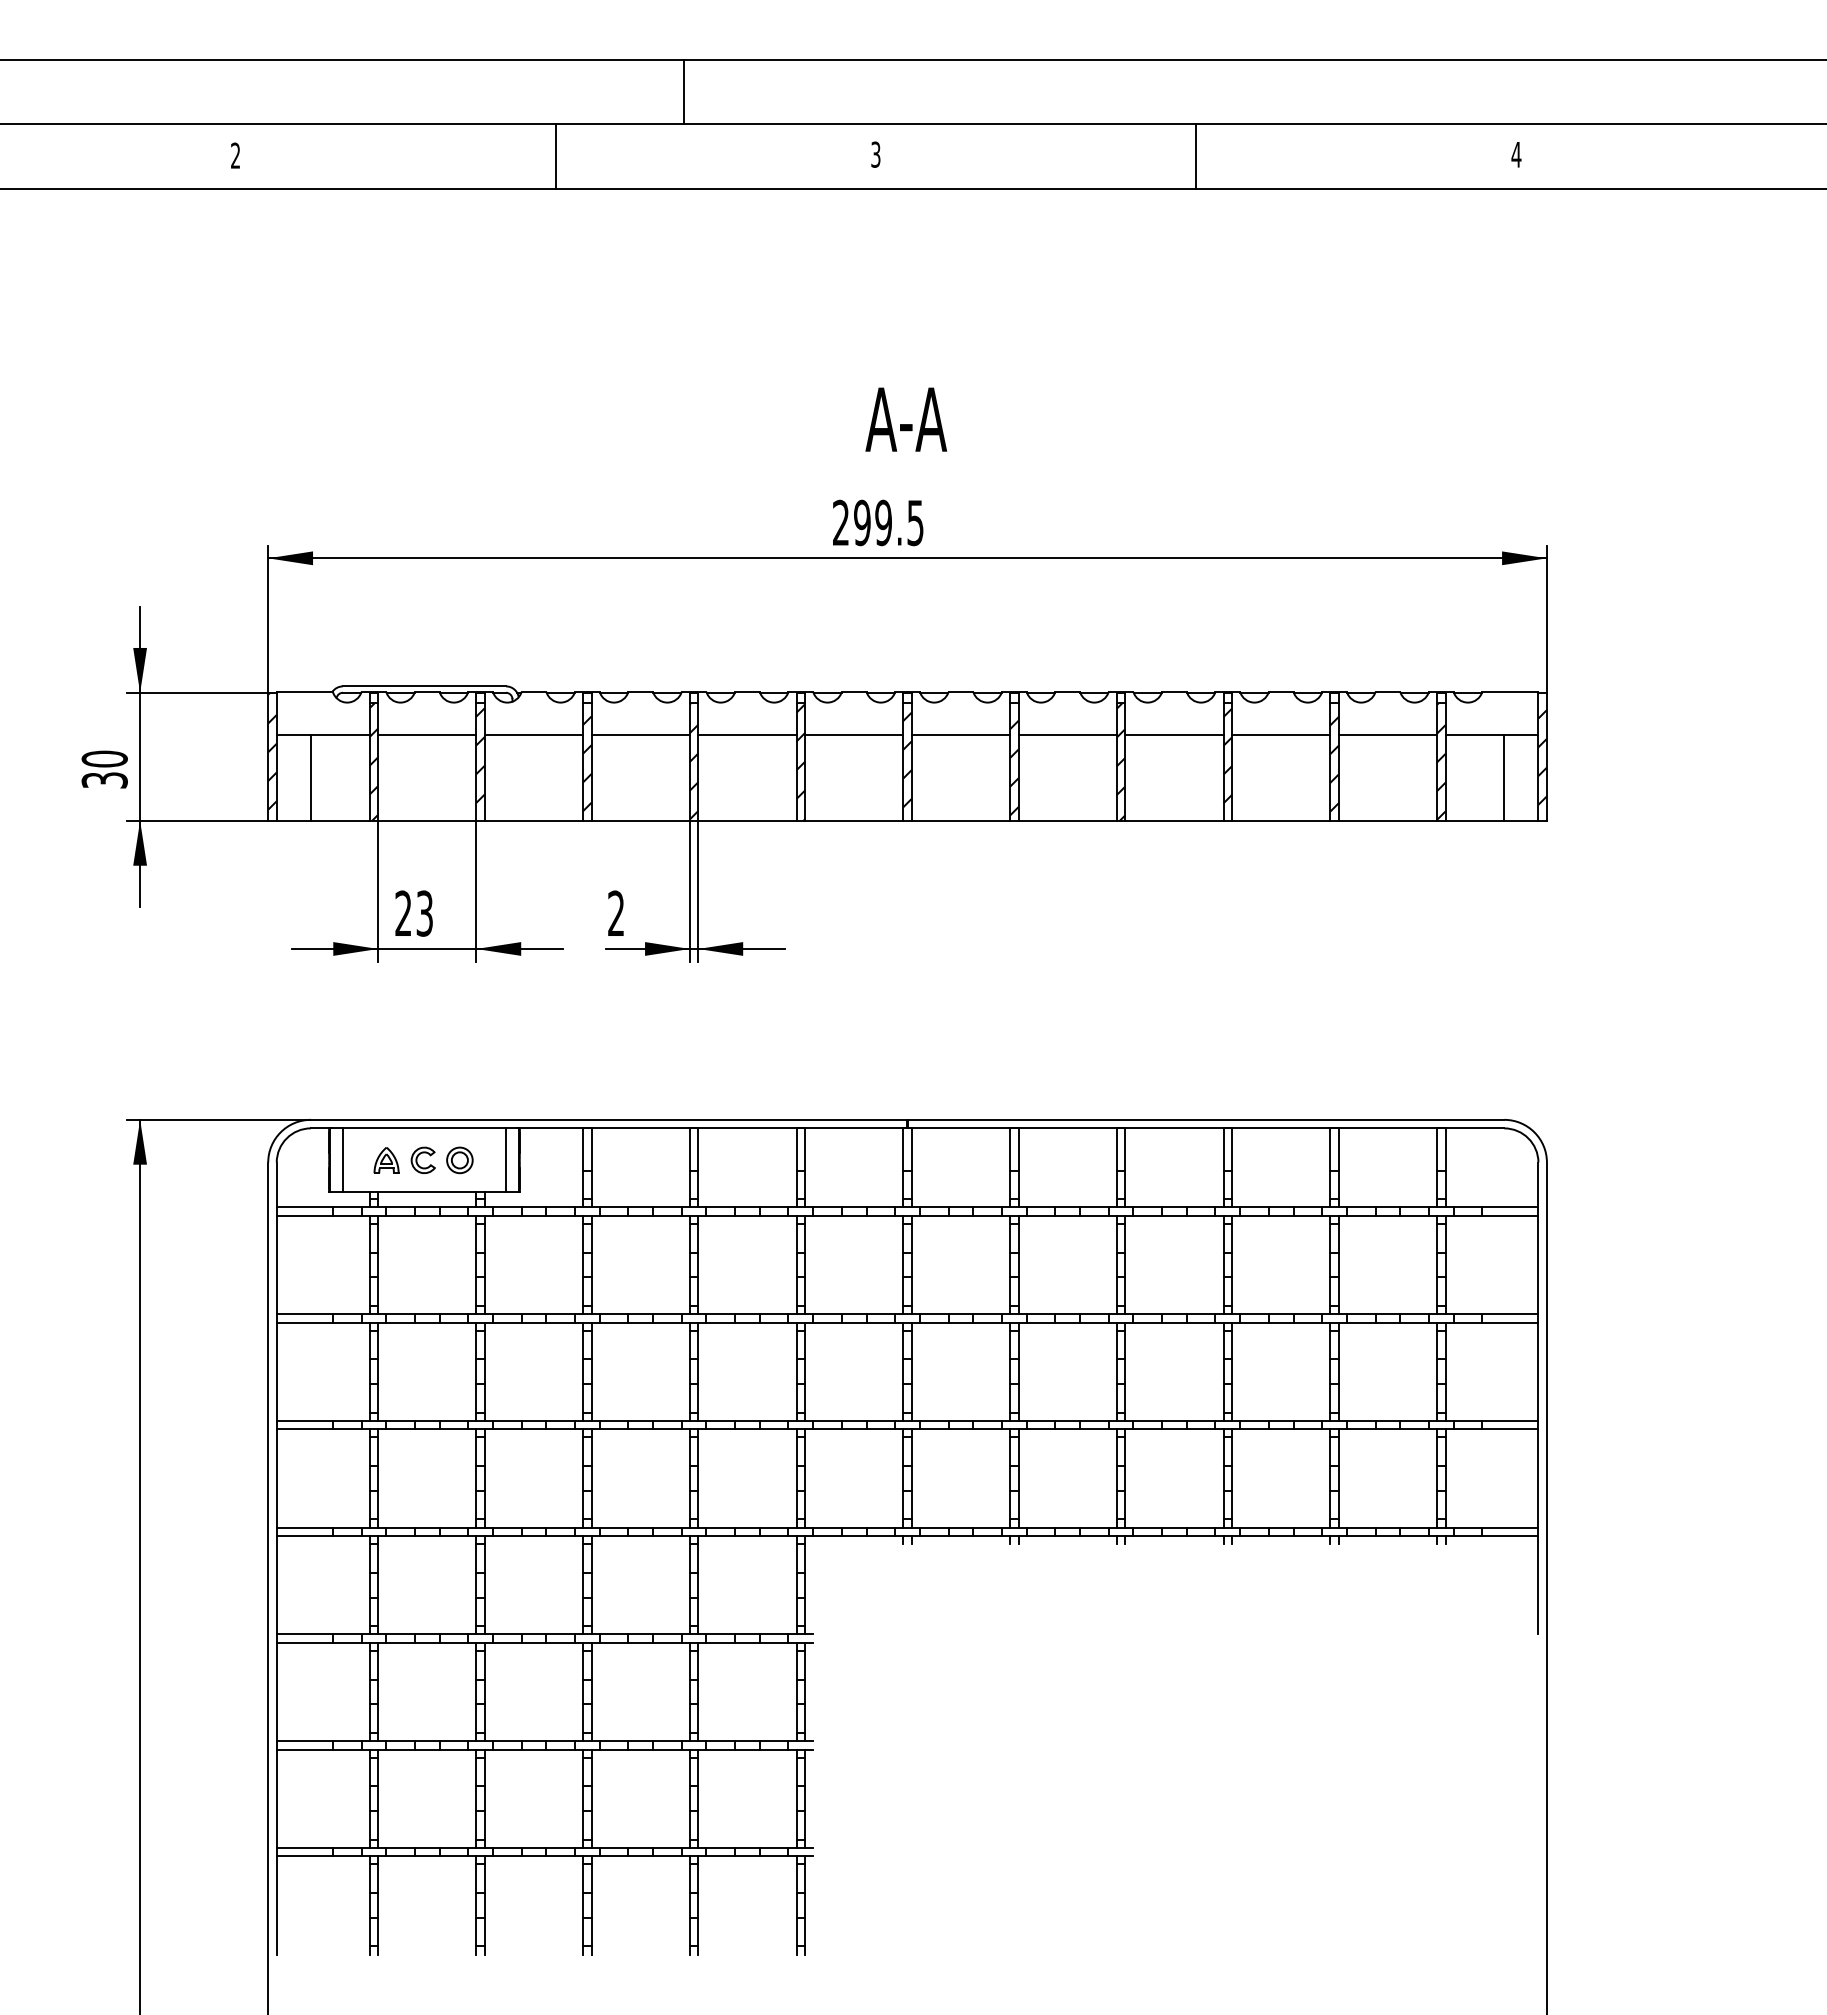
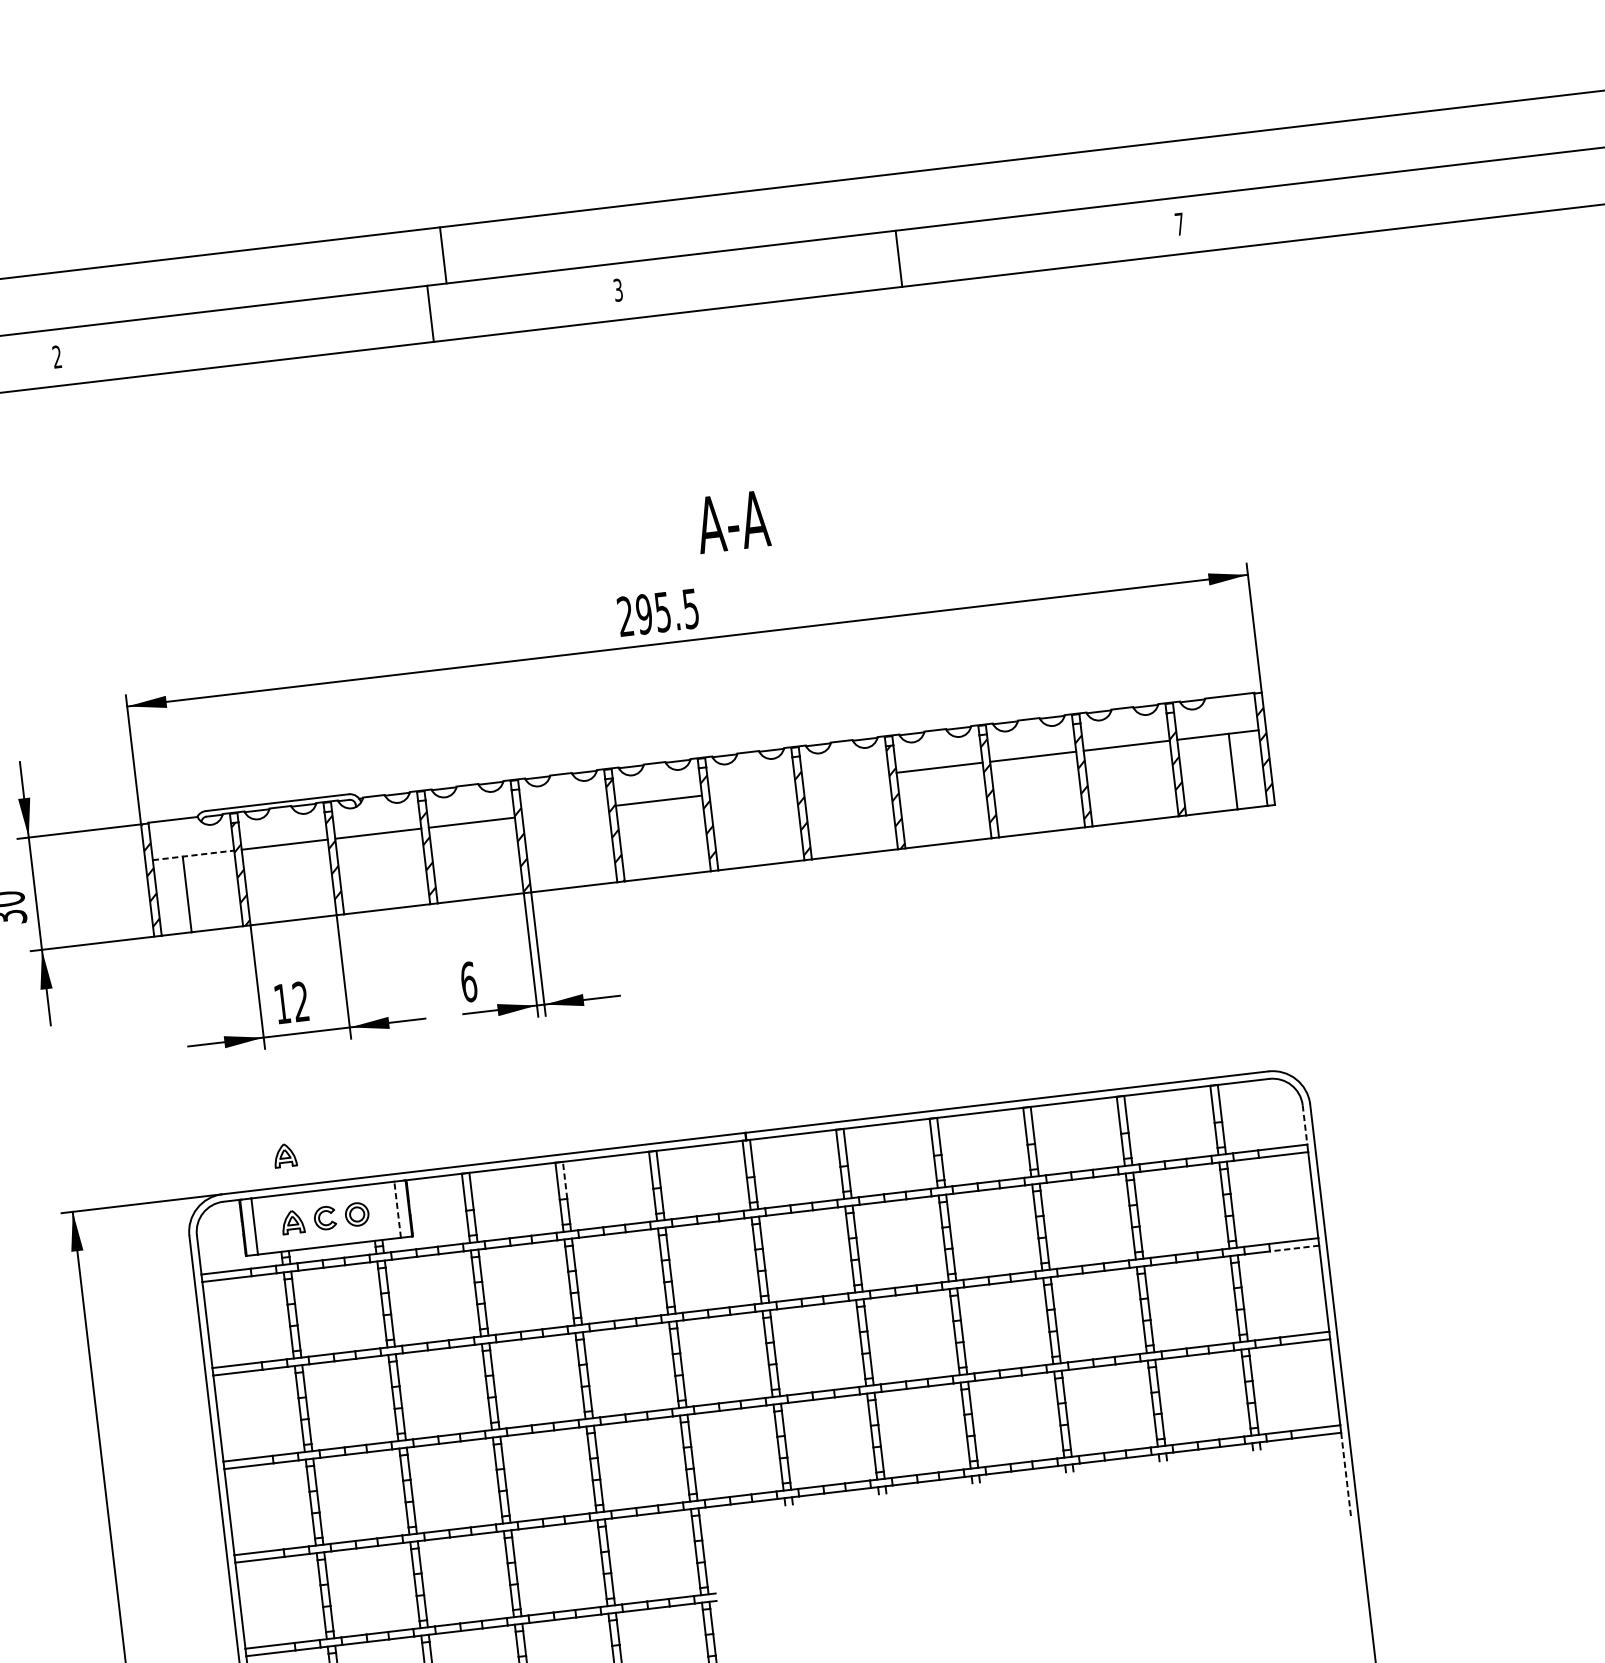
text: (1516, 154) -> (1179, 224), 4 -> 7
line: (555, 156) -> (430, 313), moved
text: (906, 419) -> (733, 521), moved
text: (883, 522) -> (662, 611), 299.5 -> 295.5
line: (323, 734) -> (193, 855), solid -> dashed
line: (747, 734) -> (565, 811), removed
line: (960, 734) -> (752, 789), removed
line: (1067, 734) -> (845, 778), removed
text: (413, 913) -> (291, 1002), 23 -> 12
text: (616, 913) -> (469, 981), 2 -> 6
part: (386, 1084) -> (285, 1155), added
line: (698, 1149) -> (565, 1180), solid -> dashed
line: (506, 1159) -> (397, 1208), solid -> dashed
line: (1538, 1185) -> (1305, 1125), solid -> dashed
line: (1509, 1322) -> (1293, 1248), solid -> dashed
line: (1538, 1585) -> (1346, 1476), solid -> dashed

